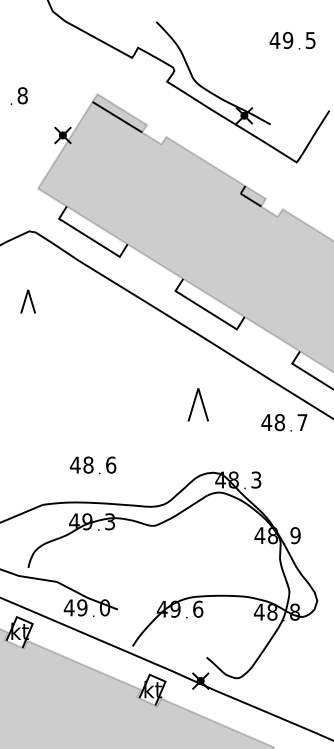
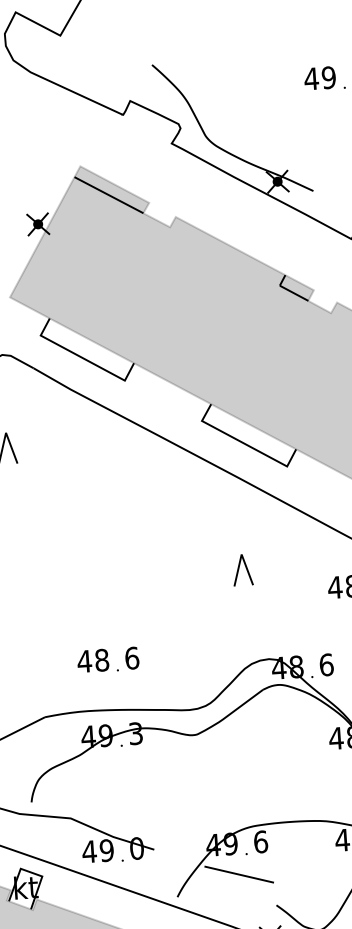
part: (198, 404) -> (242, 569), size x0.71
text: (256, 479) -> (326, 664), 3 -> 6
line: (180, 632) -> (239, 874), added

